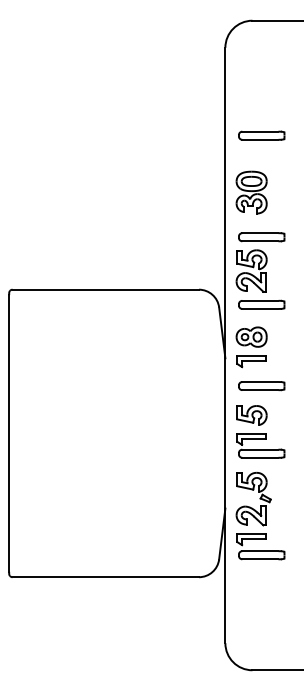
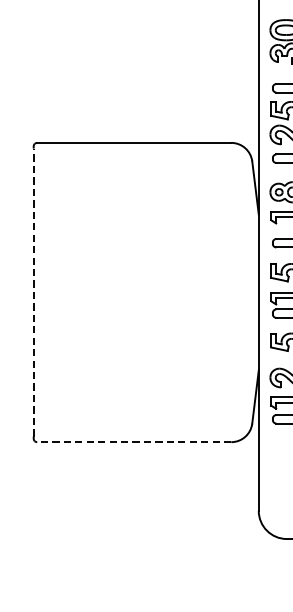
line: (9, 432) -> (34, 291), solid -> dashed
line: (105, 577) -> (133, 442), solid -> dashed

